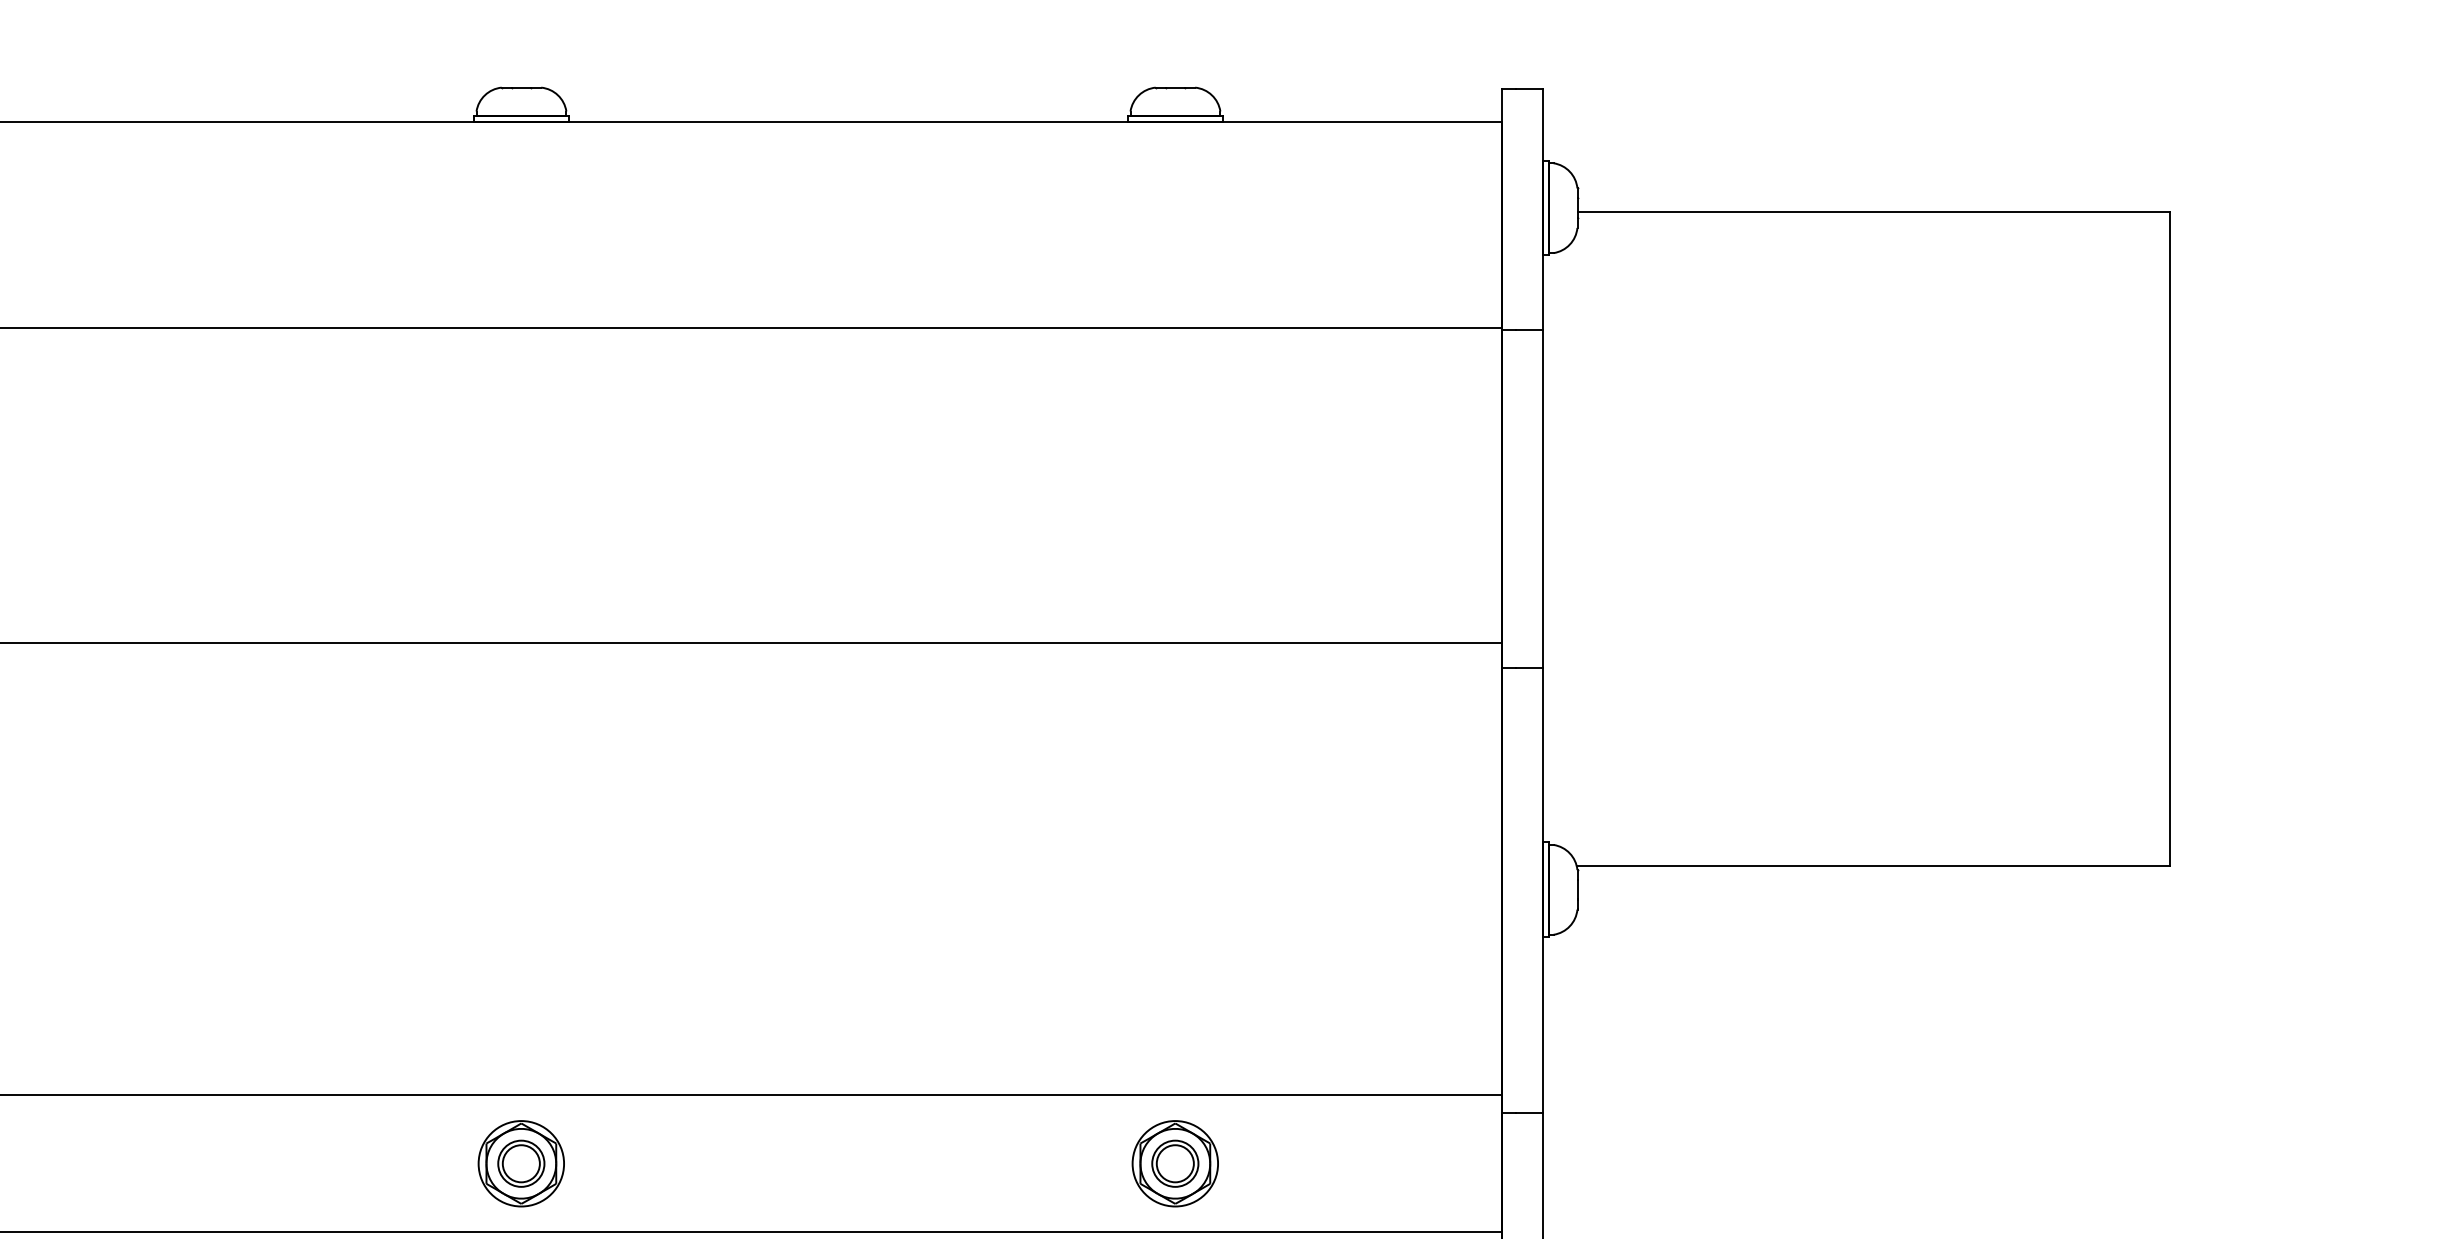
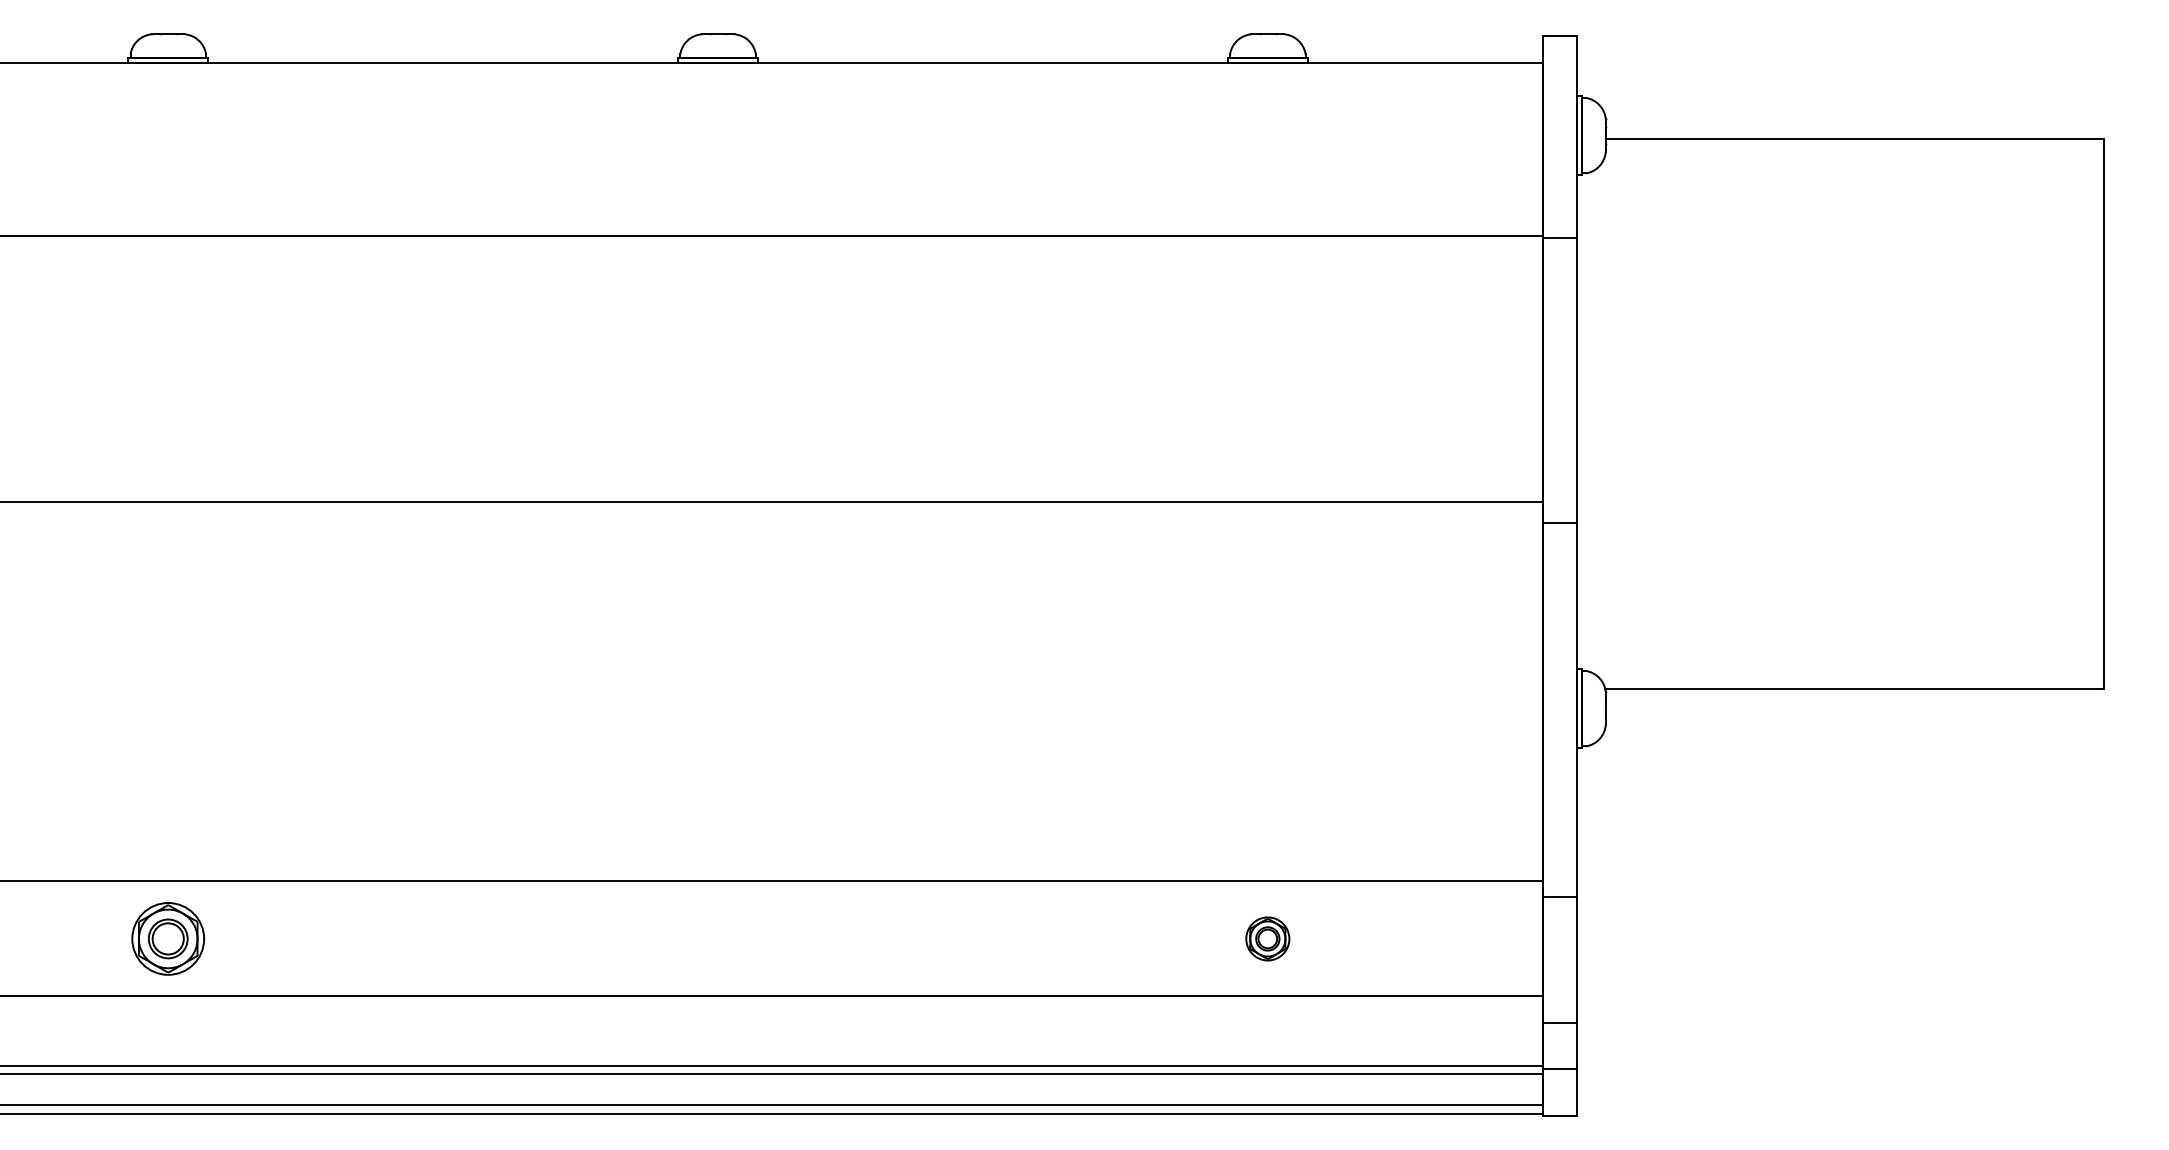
part: (520, 1163) -> (717, 938), removed
part: (1175, 1163) -> (1267, 938), size x0.6

